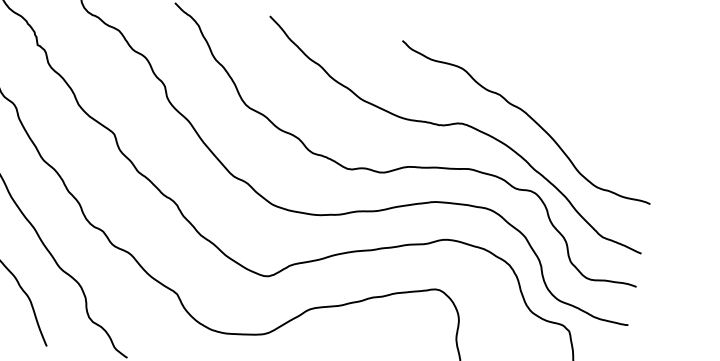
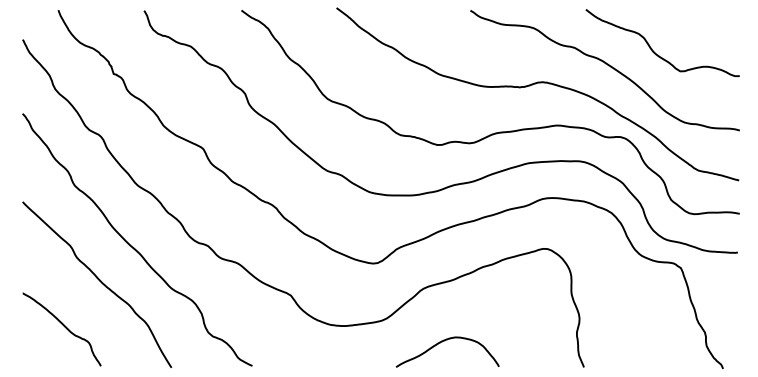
curve: (577, 108) -> (652, 48), added

